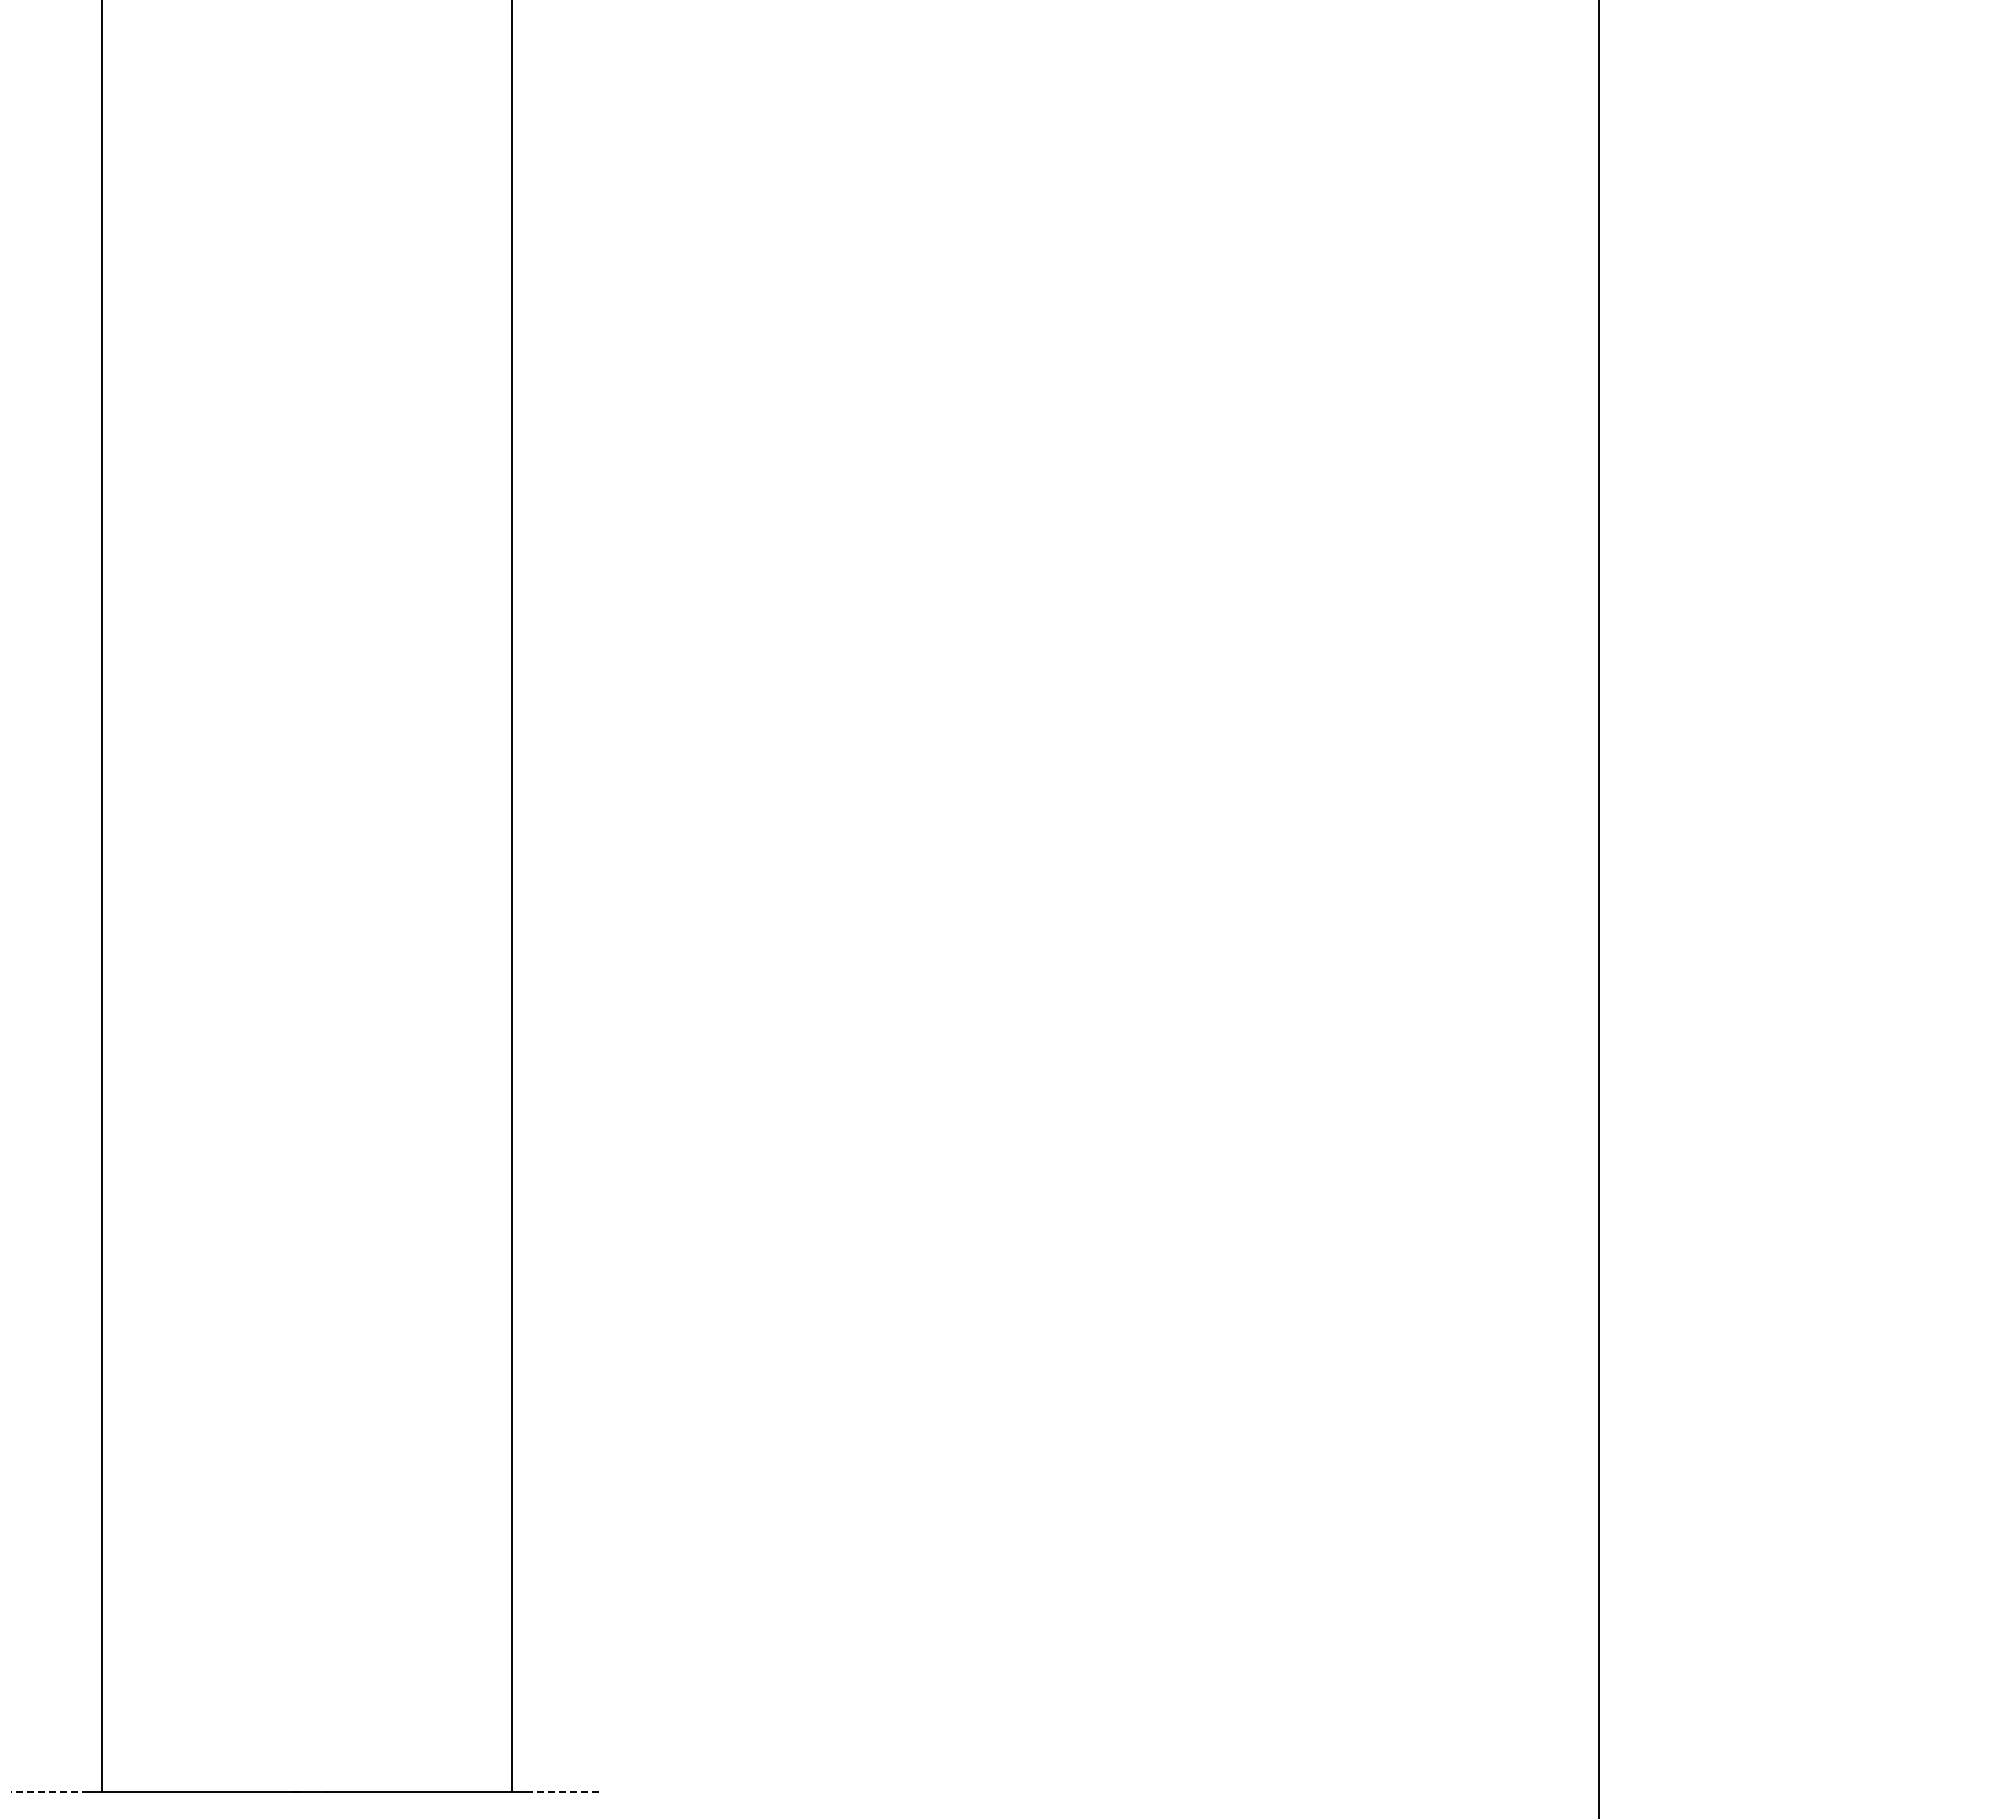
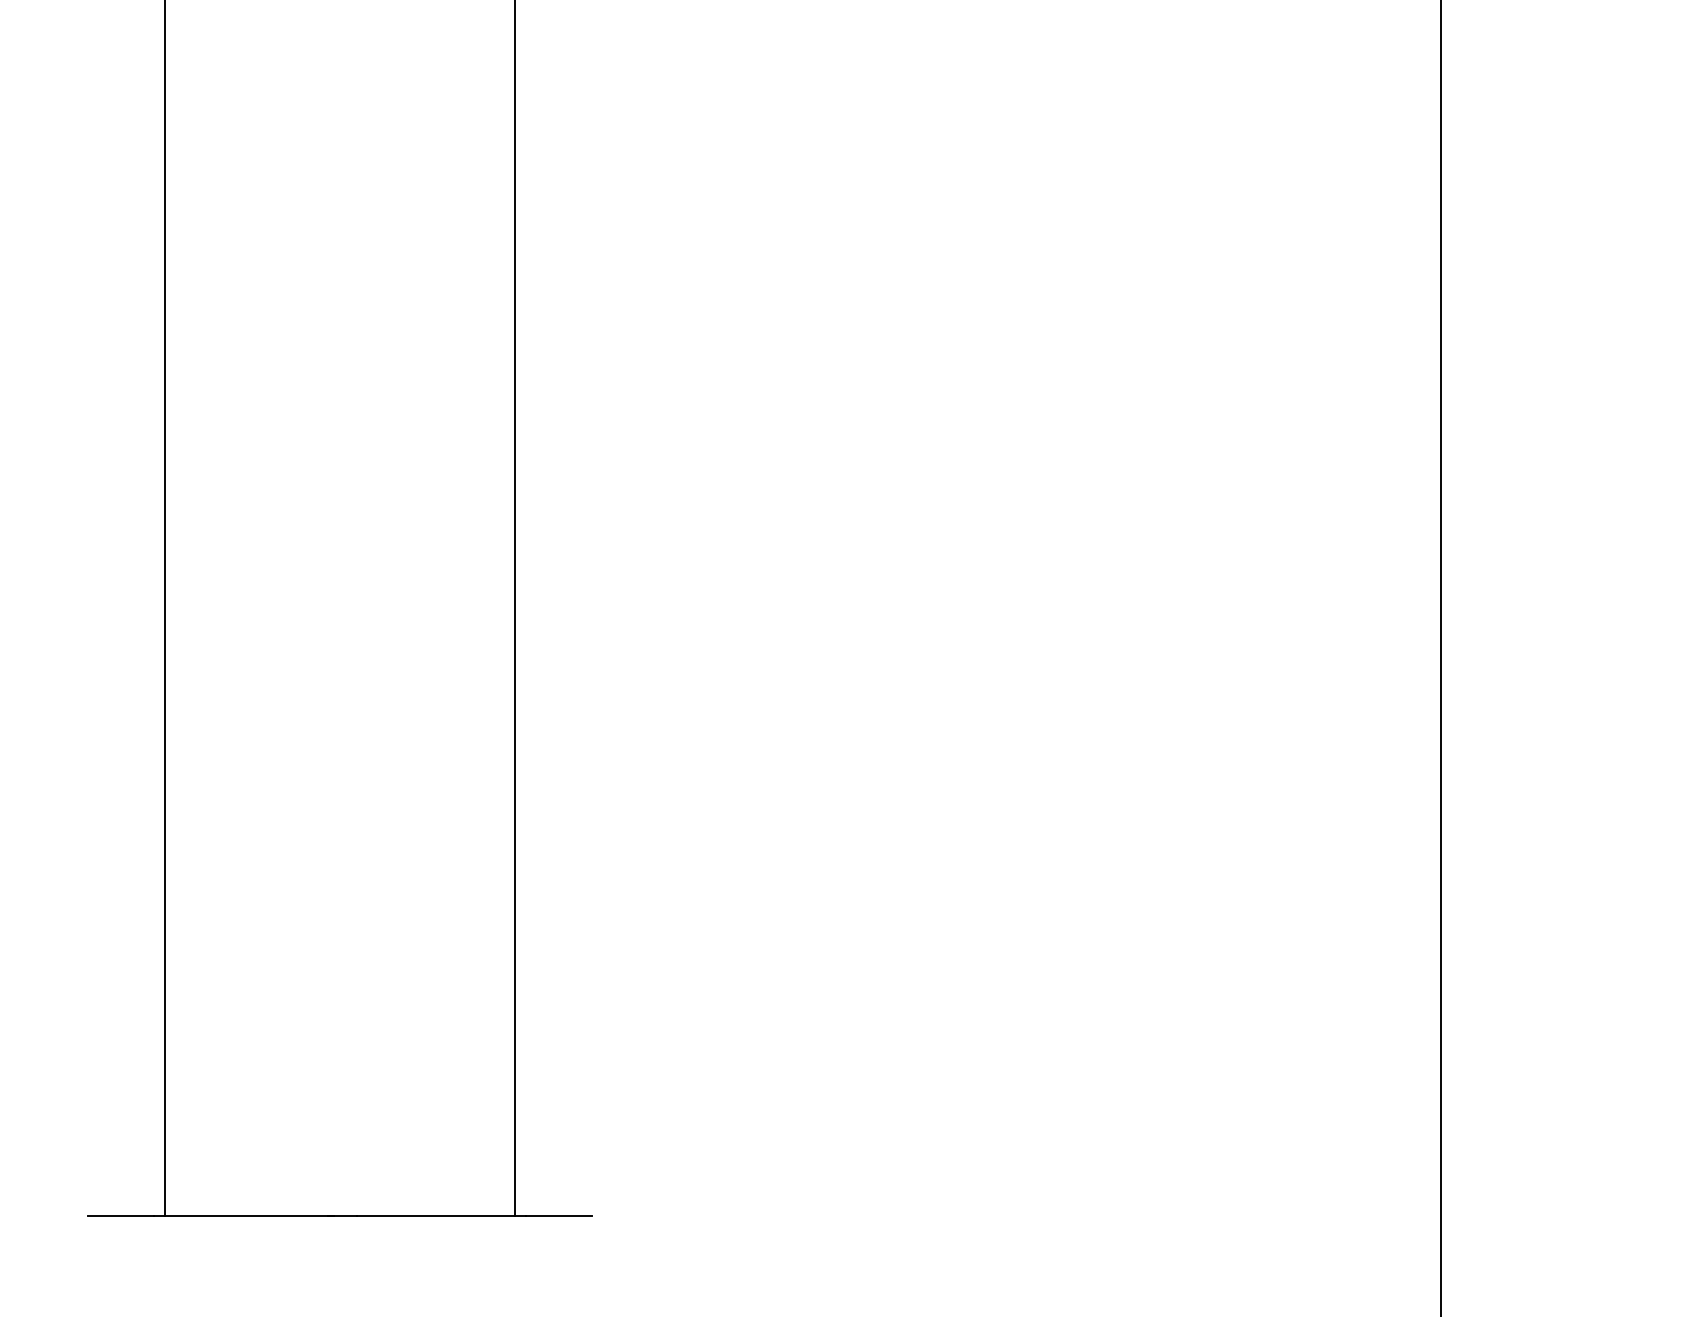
line: (50, 1791) -> (121, 1215), dashed -> solid
line: (564, 1791) -> (559, 1215), dashed -> solid

